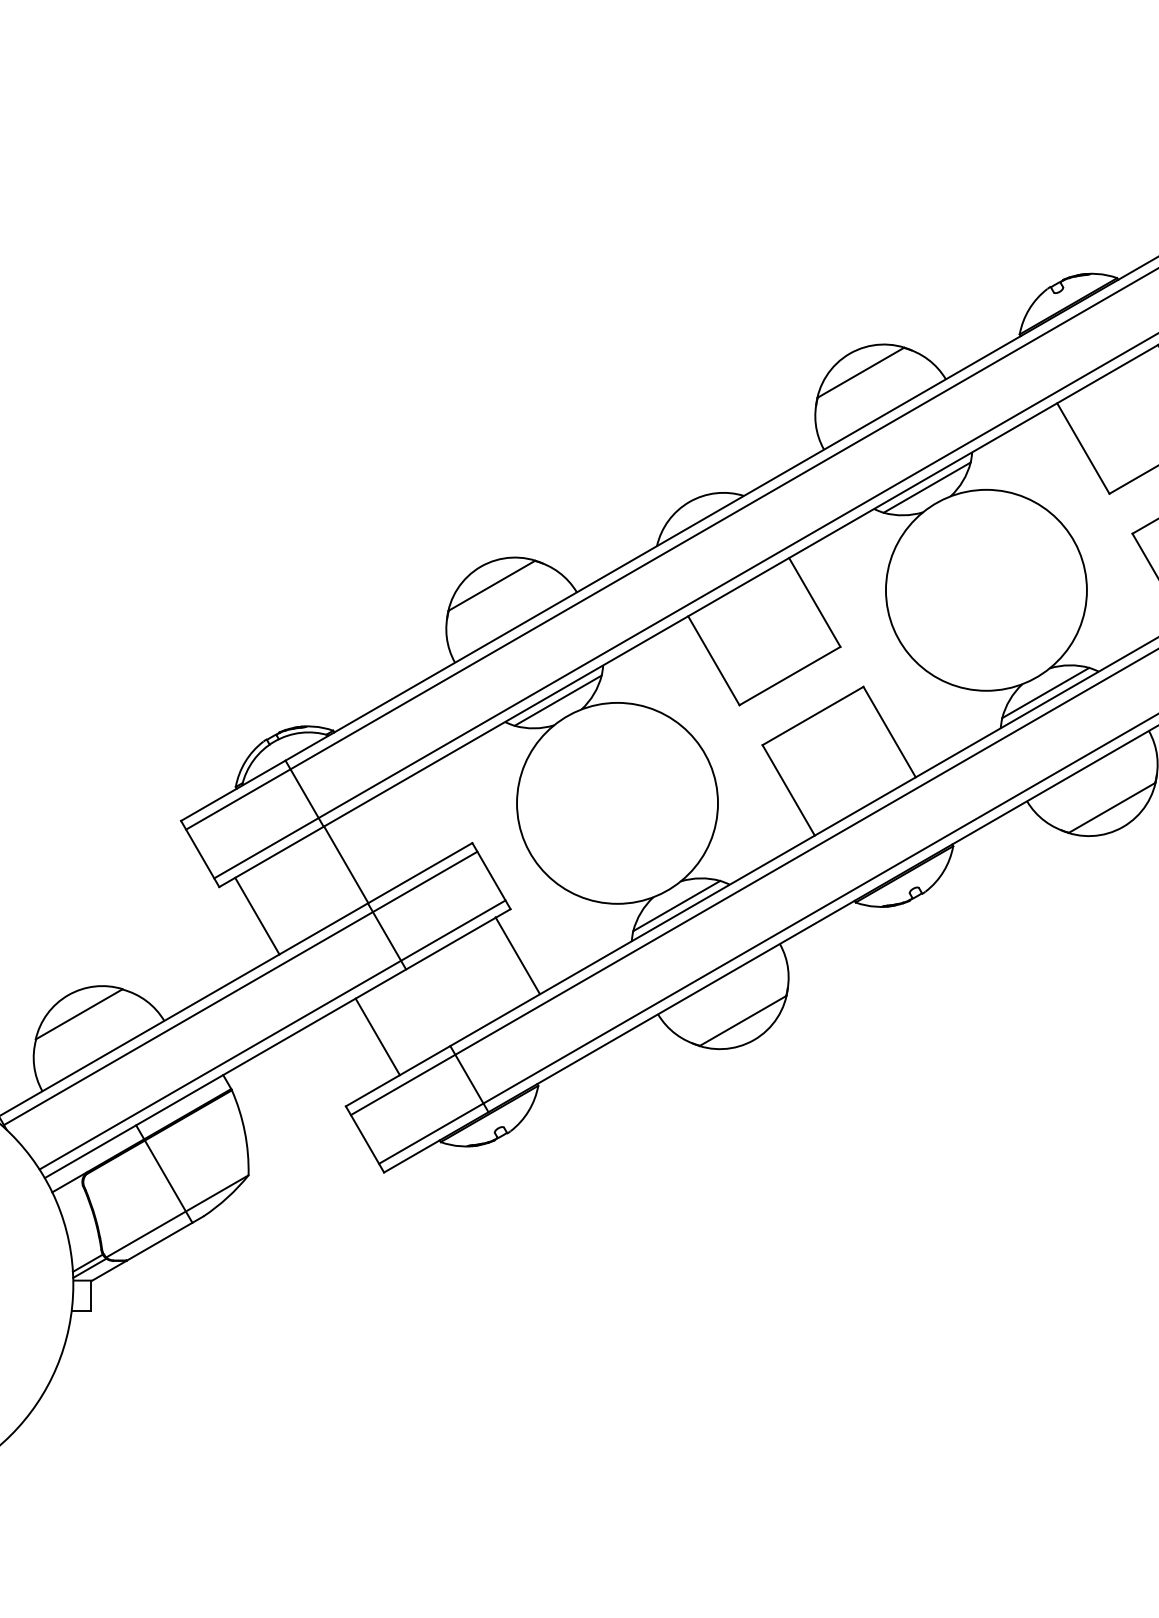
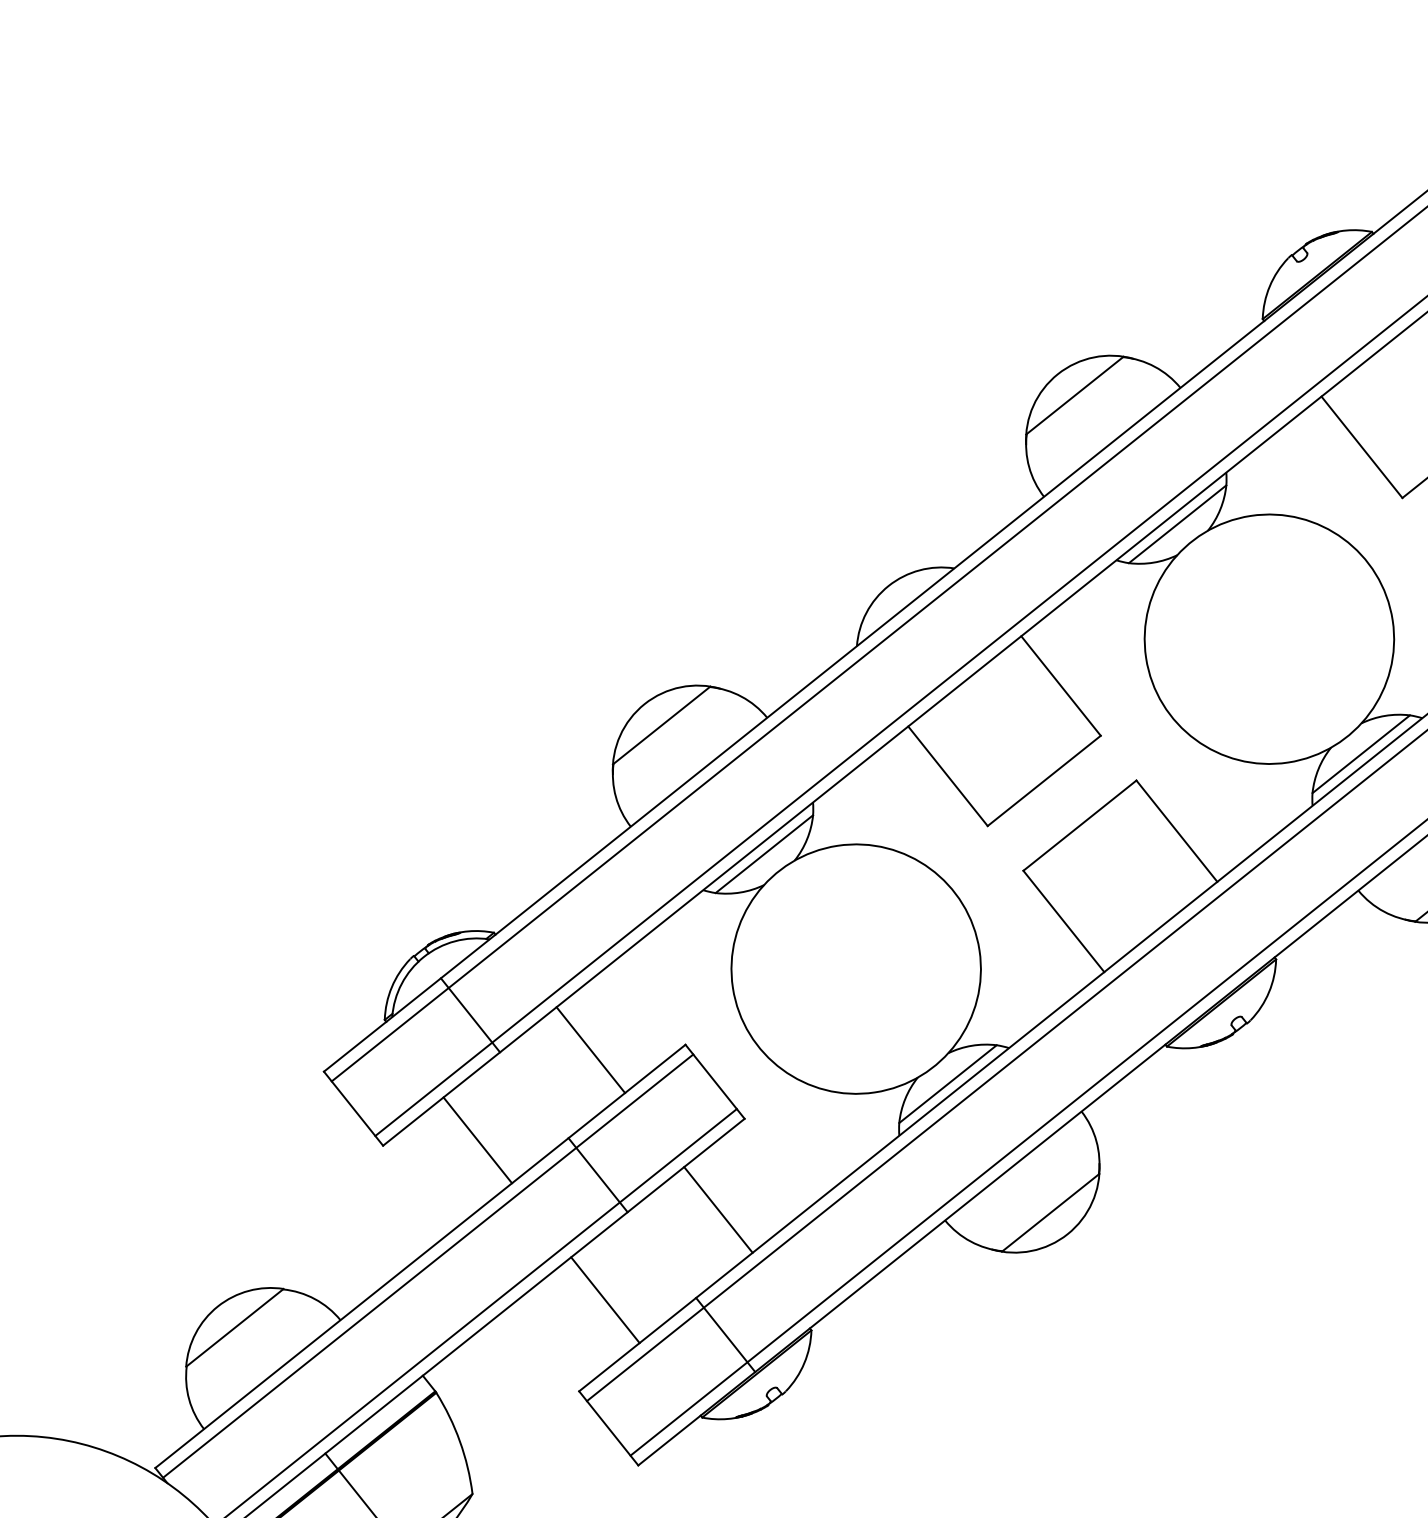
line: (346, 864) -> (590, 1049), moved
line: (257, 915) -> (477, 1139), moved
line: (517, 955) -> (718, 1209), moved

